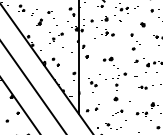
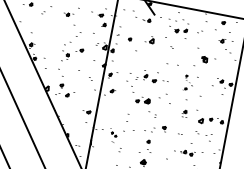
part: (39, 21) -> (51, 25), removed
part: (104, 33) -> (142, 76), moved
part: (135, 41) -> (188, 82), size x0.6
part: (92, 85) -> (112, 135), size x0.6

